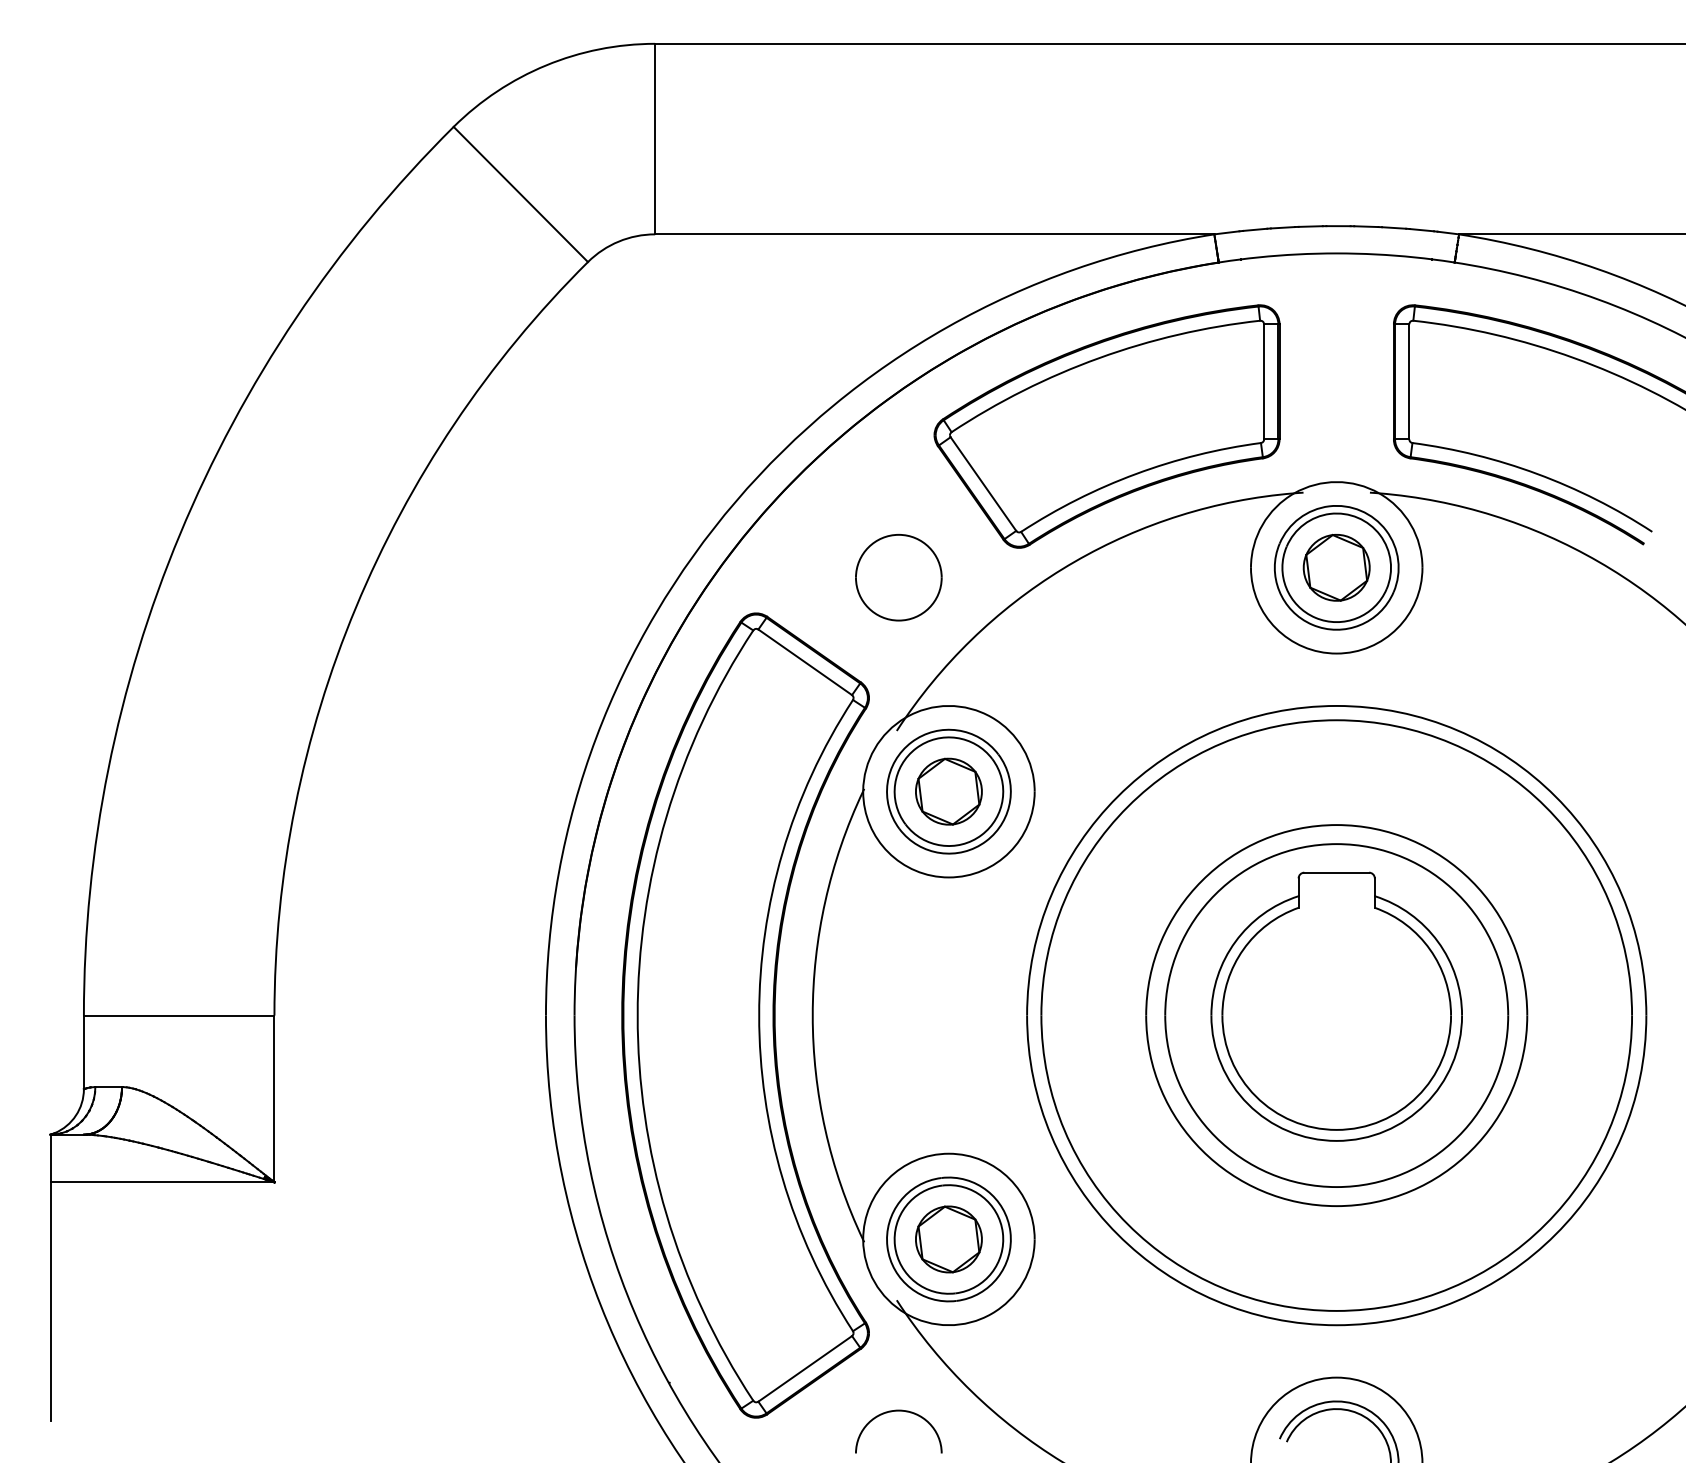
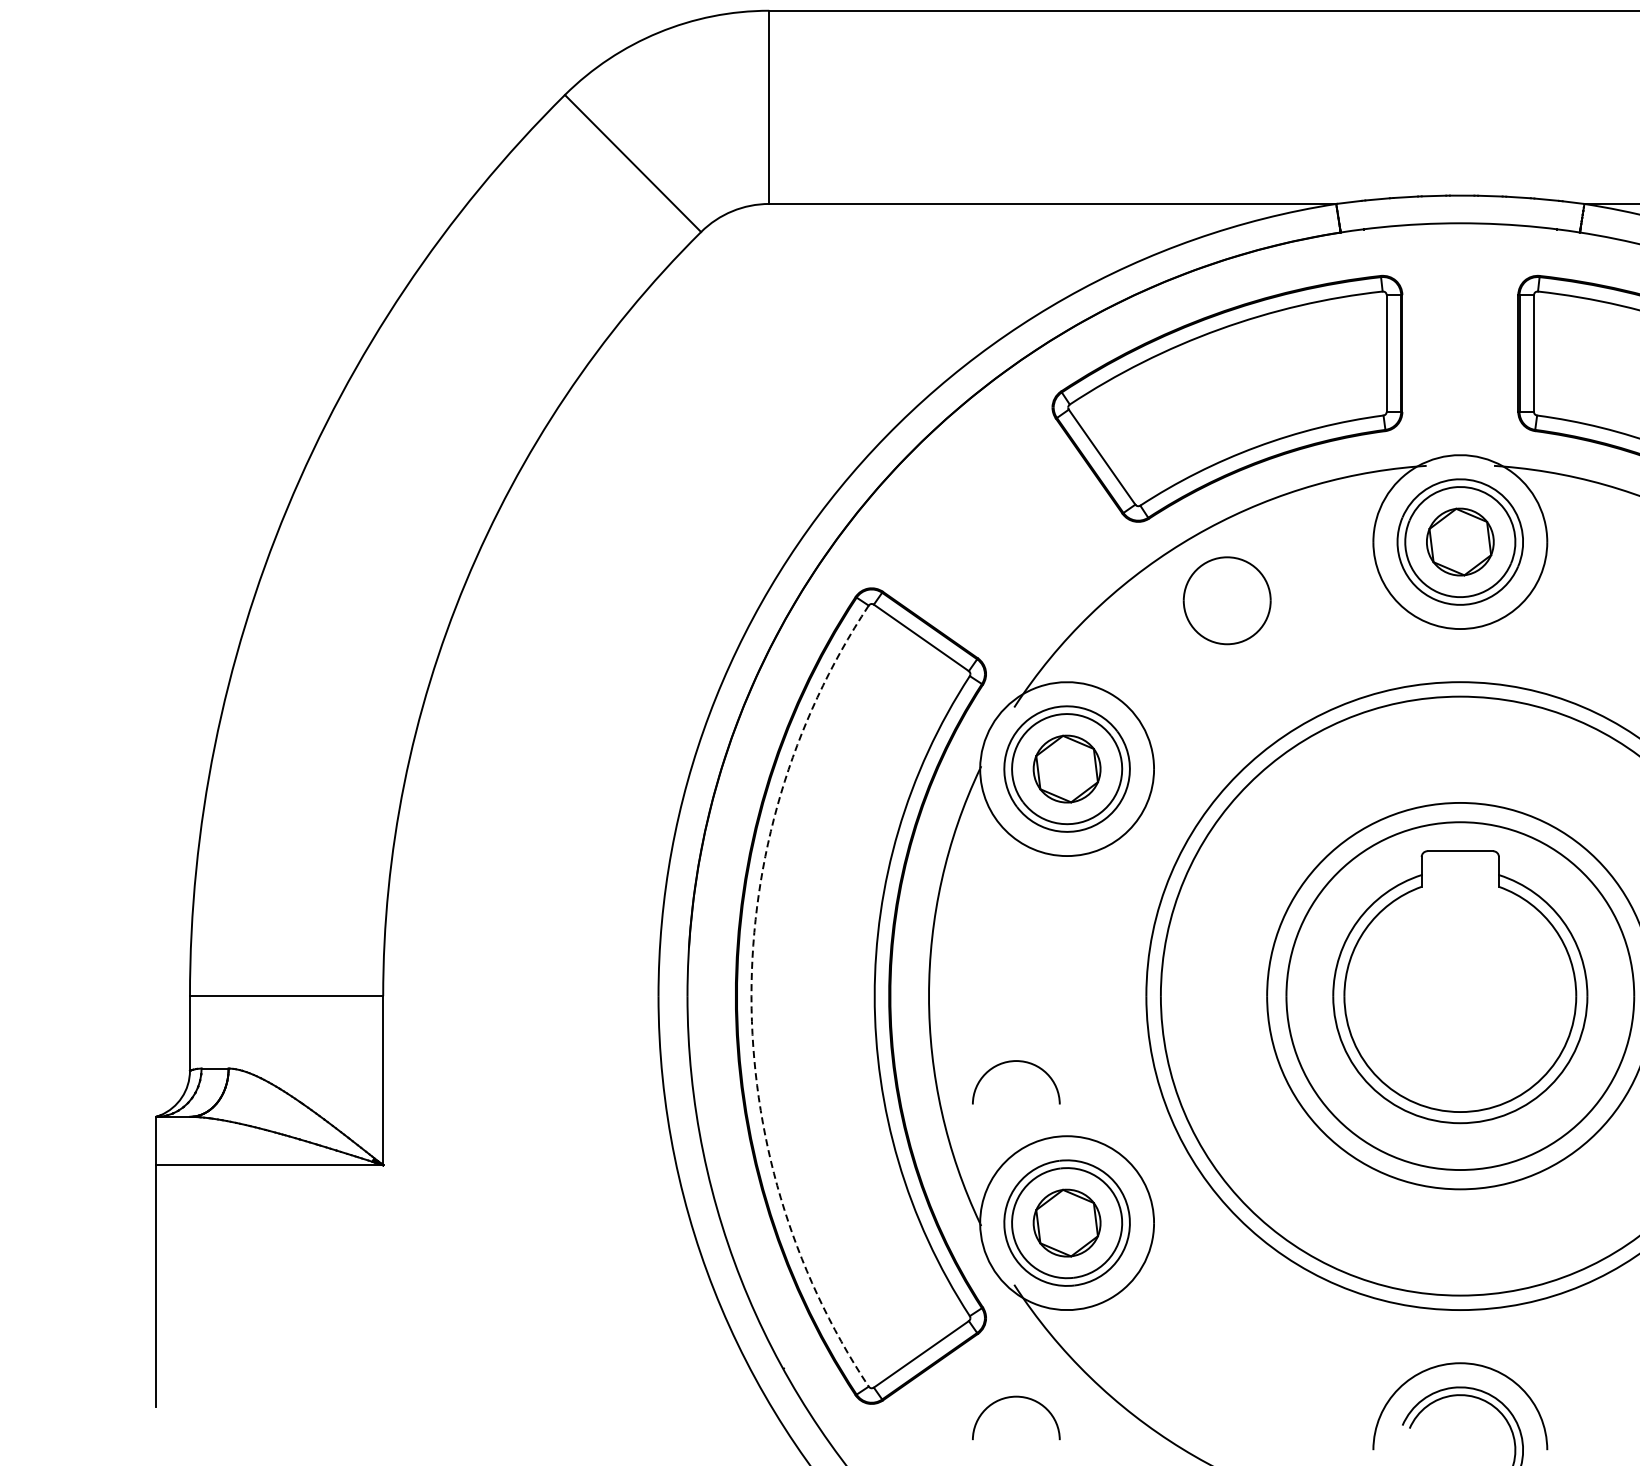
part: (898, 577) -> (1226, 600), moved
arc: (637, 1015) -> (751, 996), solid -> dashed
arc: (898, 1080) -> (1015, 1061), added

